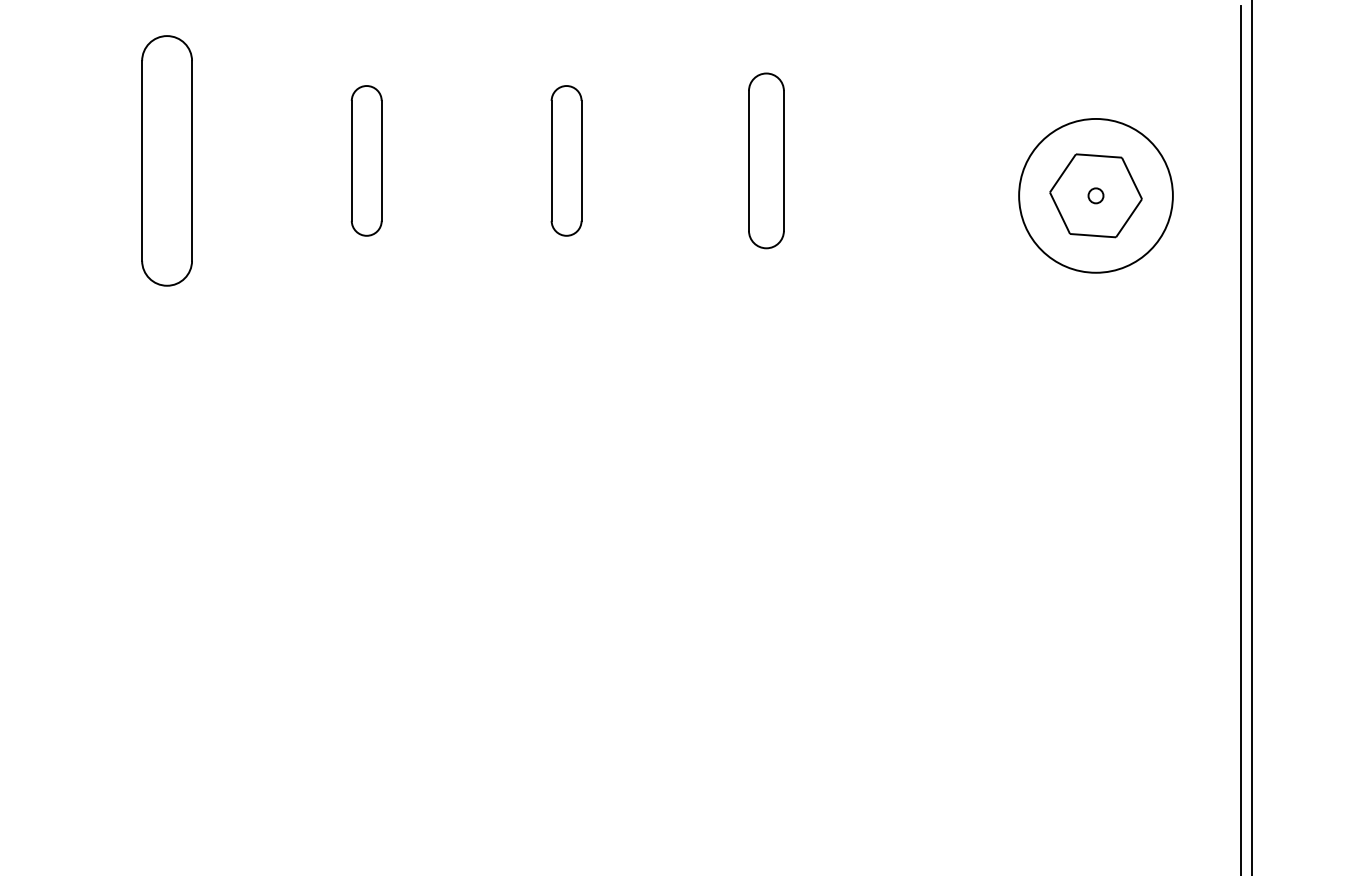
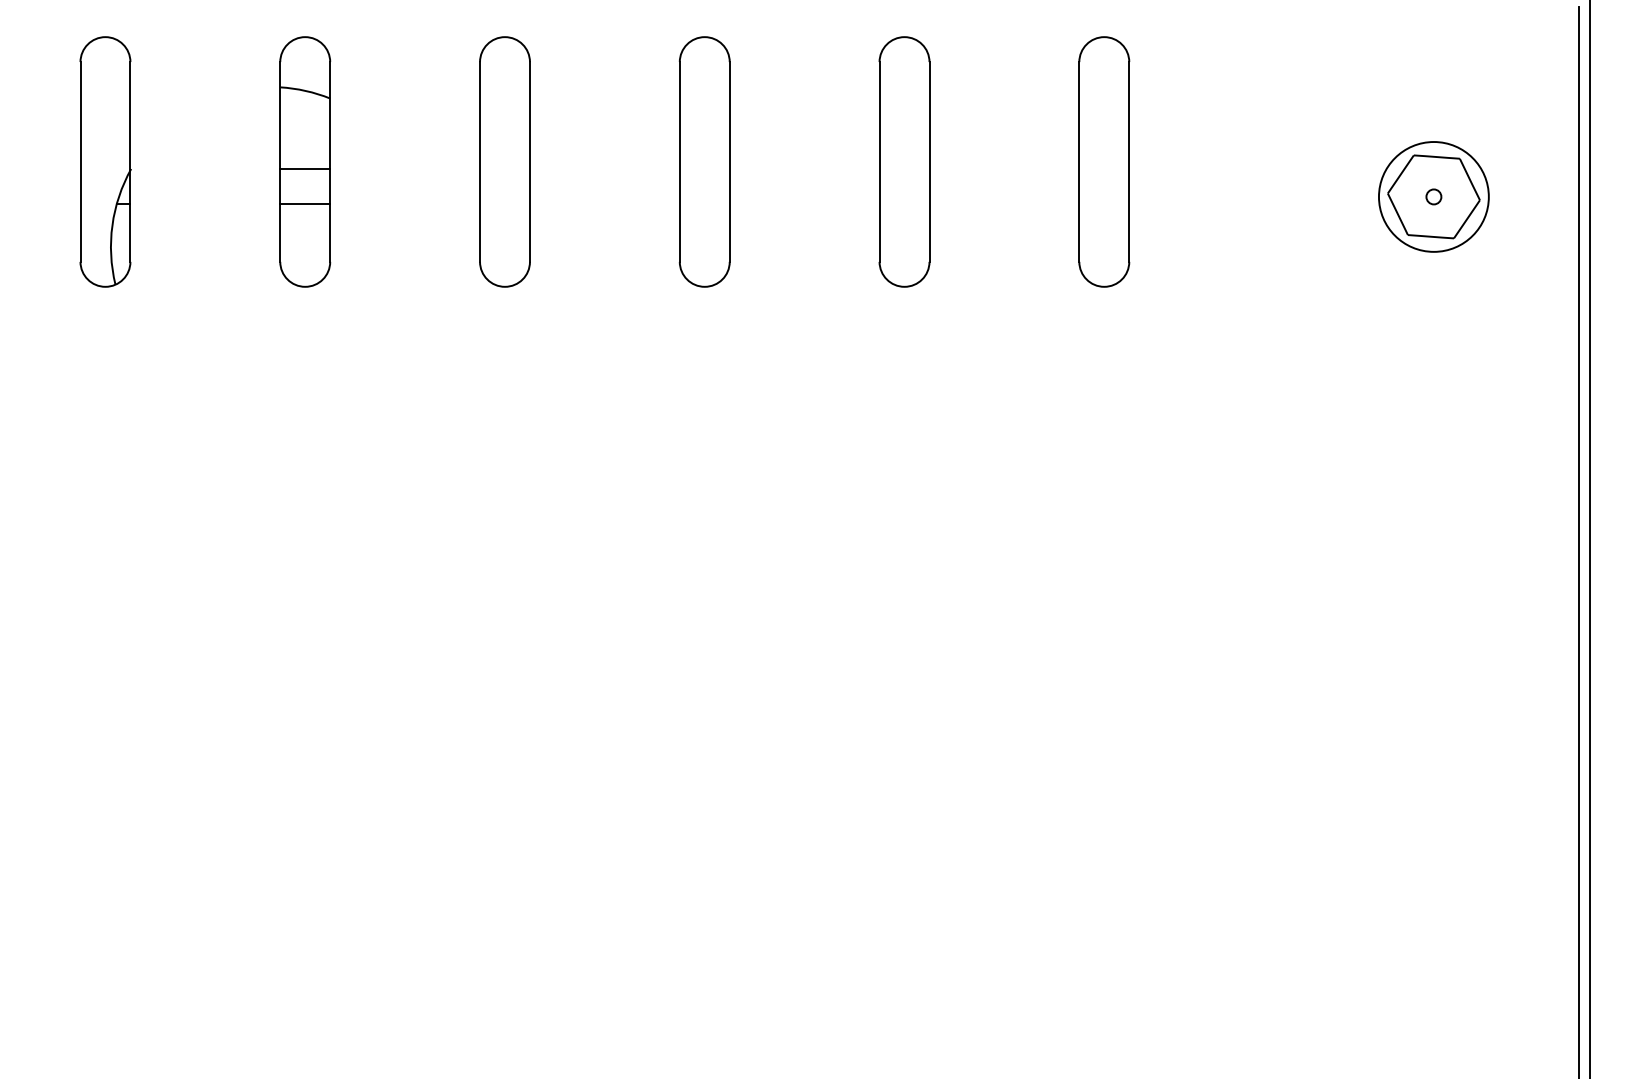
part: (366, 160) -> (704, 161), size x1.67
part: (566, 160) -> (904, 161), size x1.67
part: (766, 160) -> (1104, 161), size x1.43
circle: (1095, 195) -> (1433, 196), size x0.71

